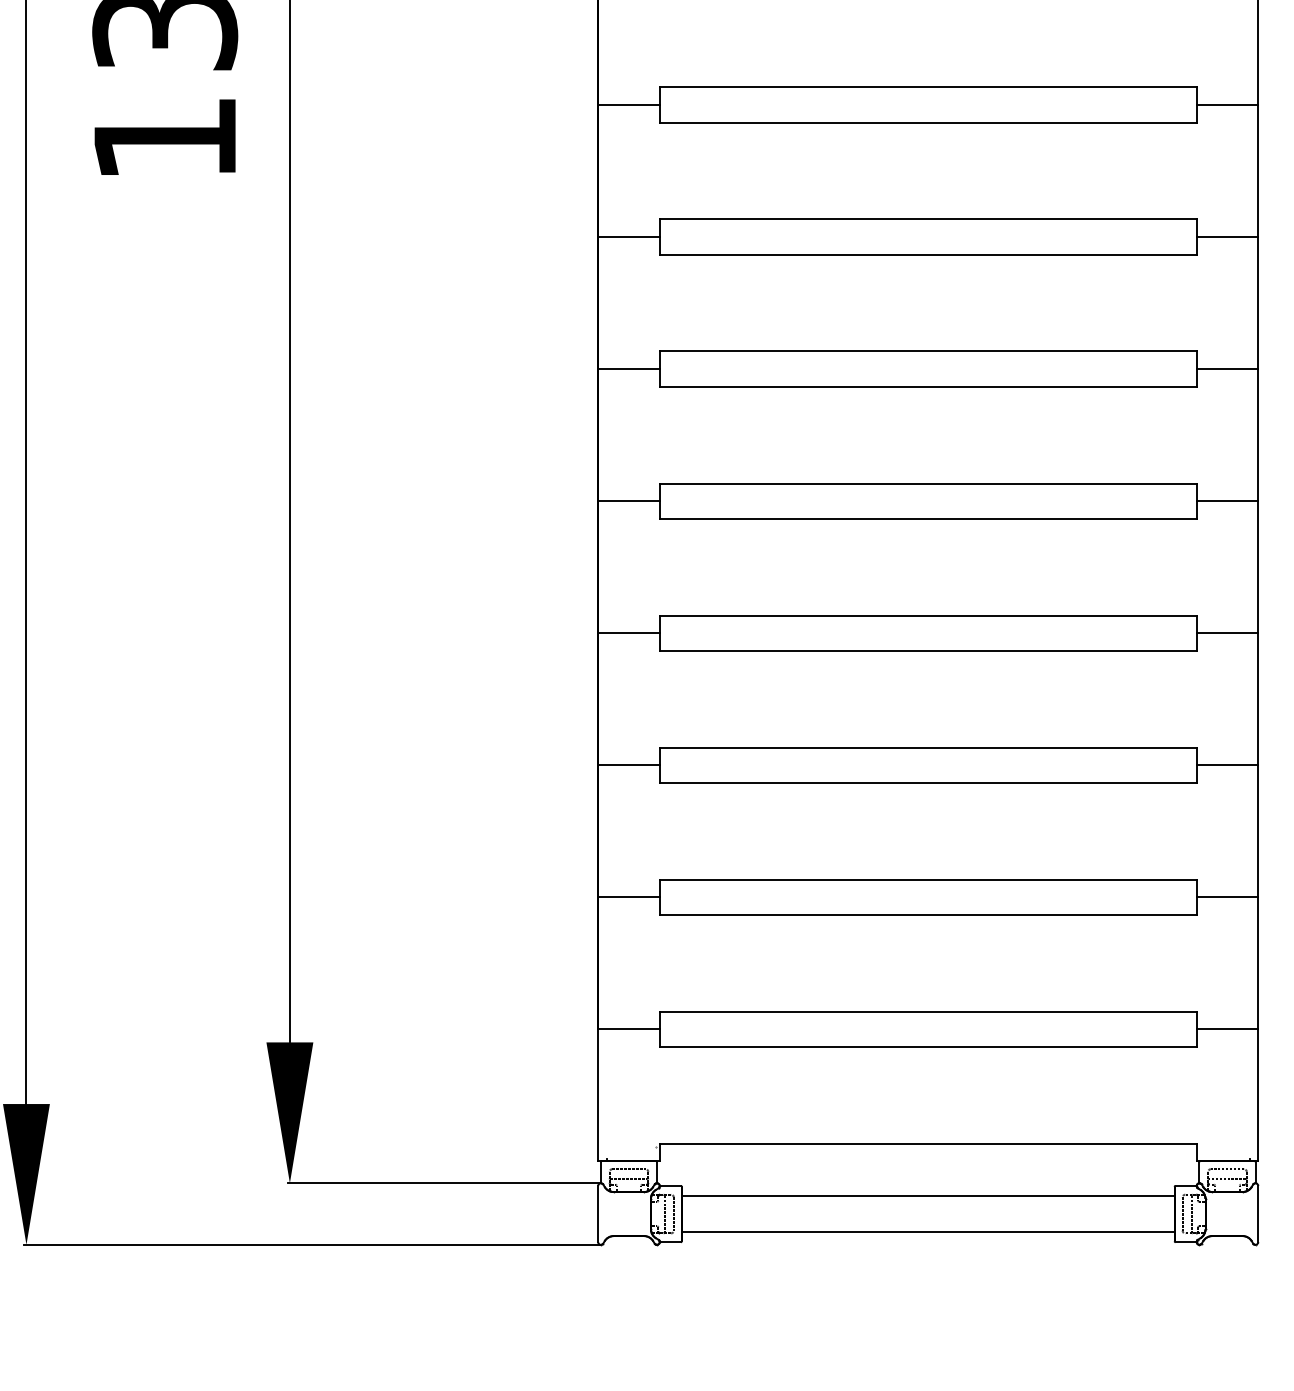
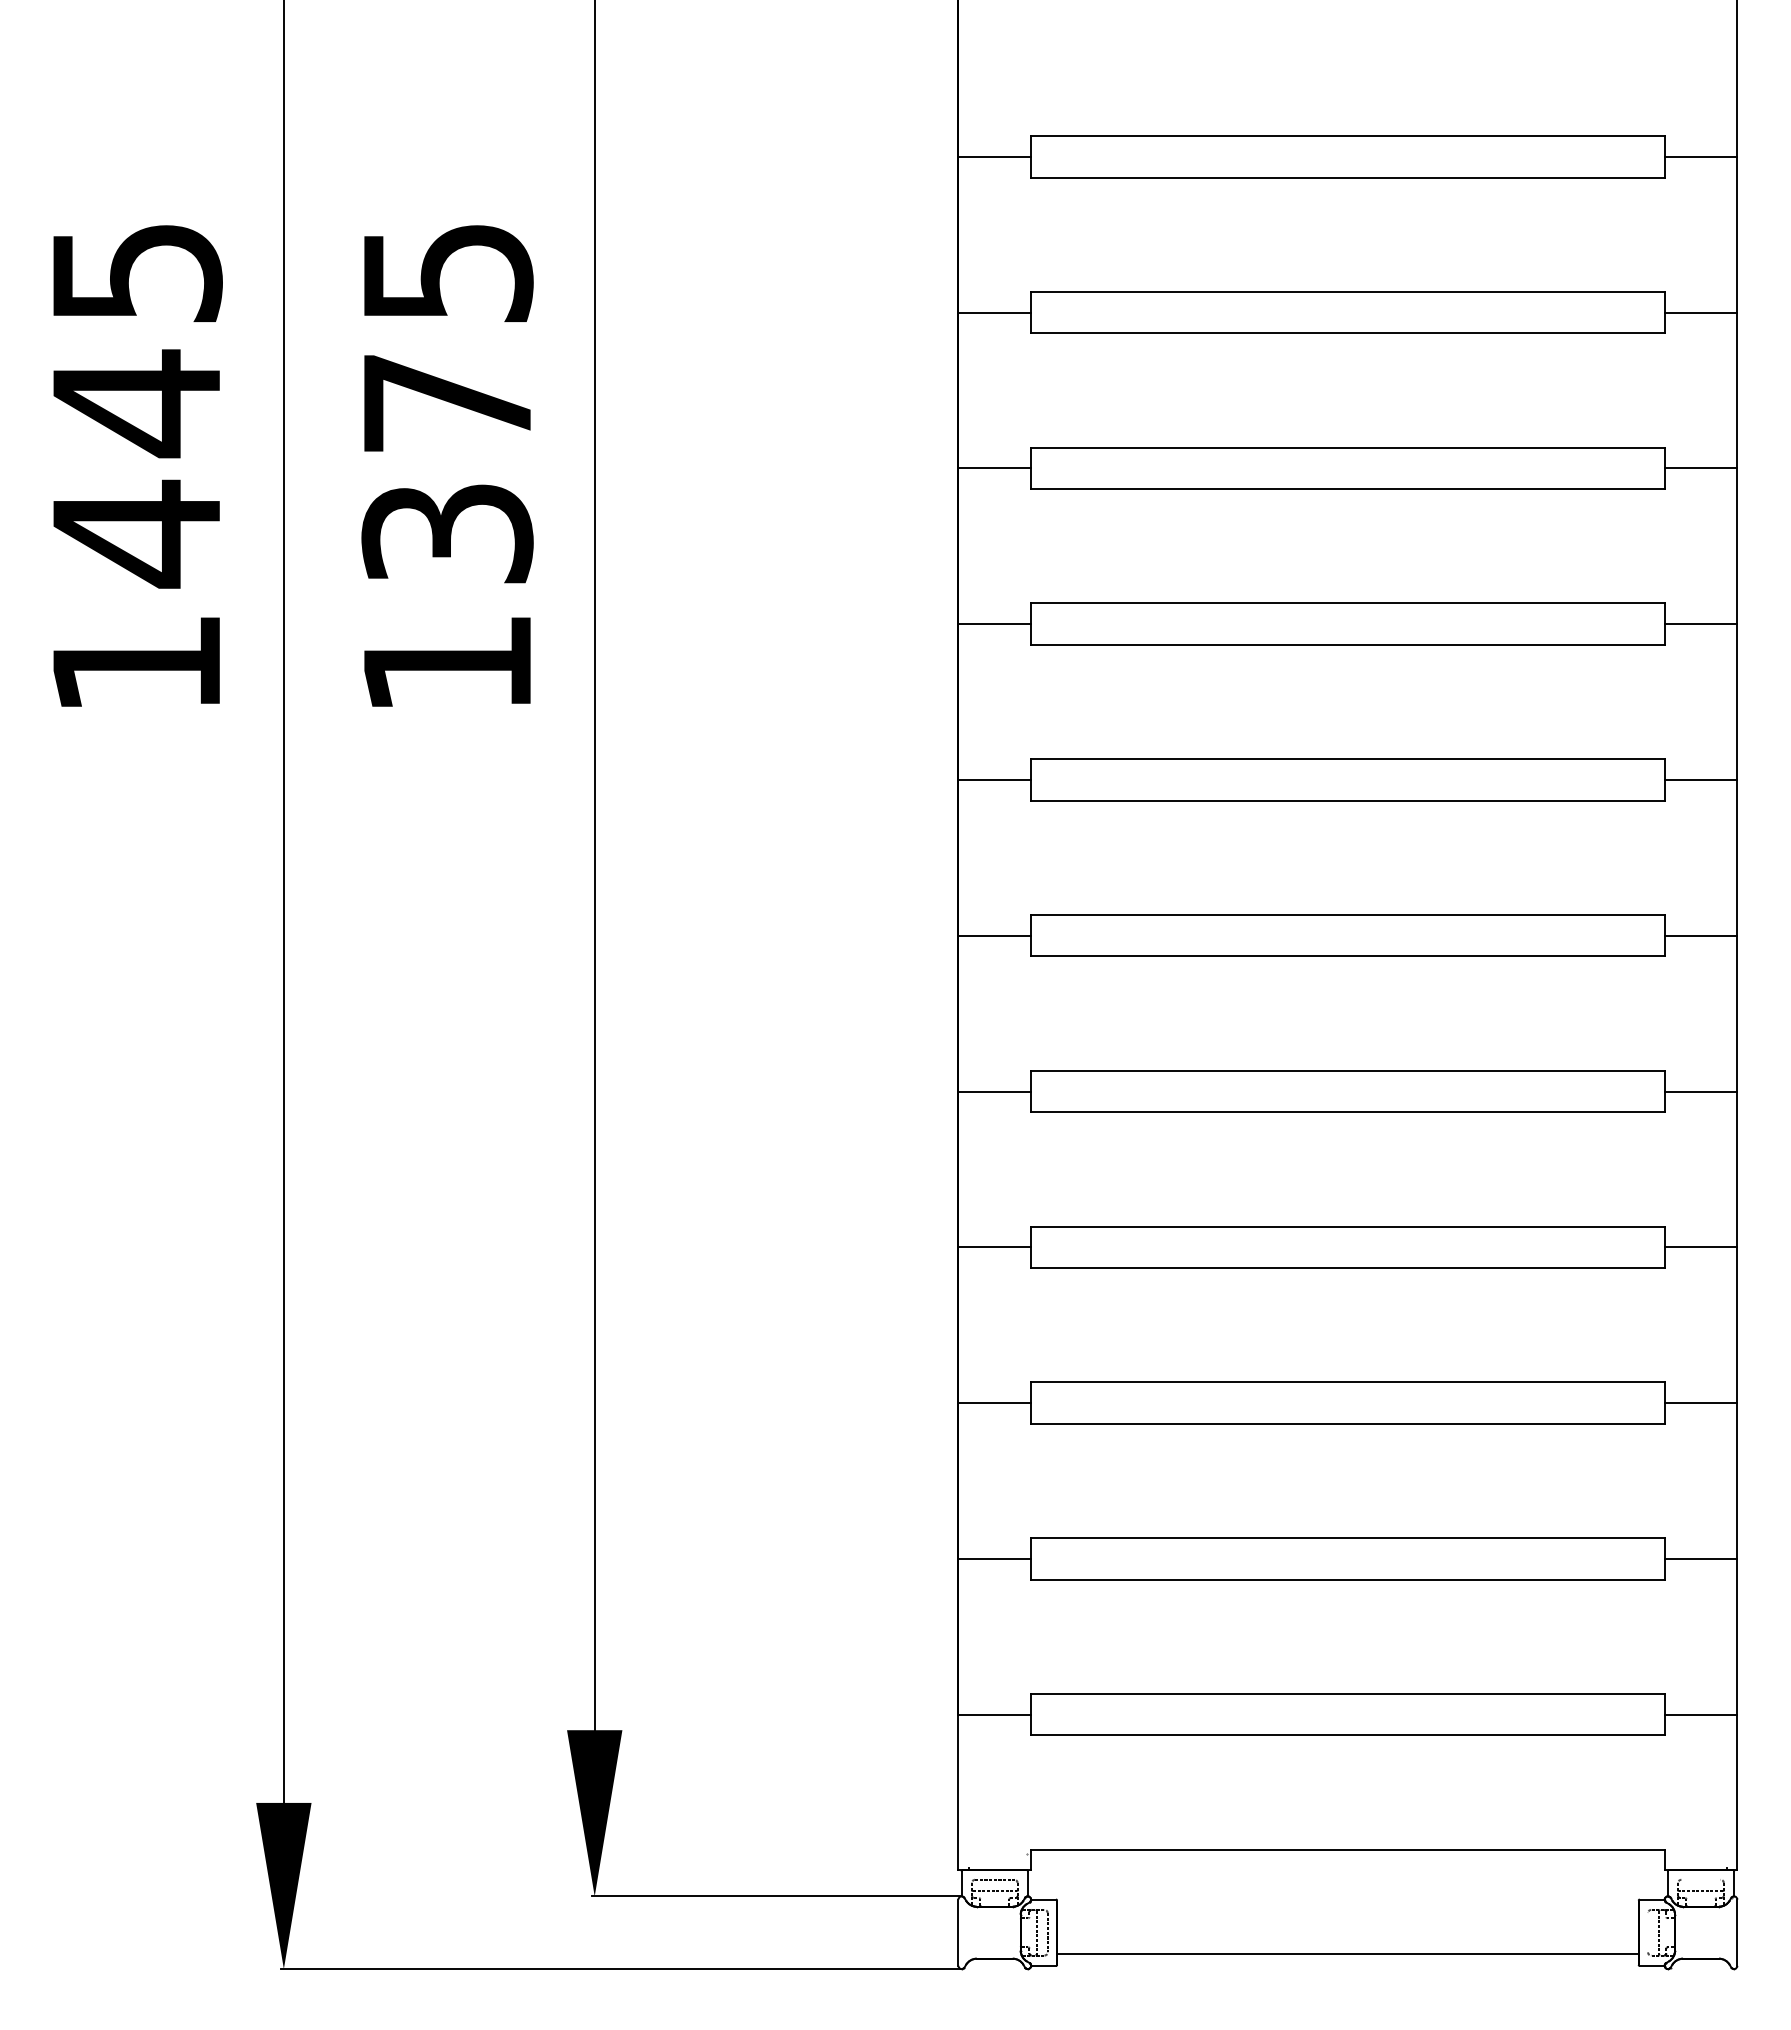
line: (1227, 1168) -> (1700, 1879), removed
line: (927, 1196) -> (1347, 1911), removed
line: (1182, 1213) -> (1648, 1932), removed

